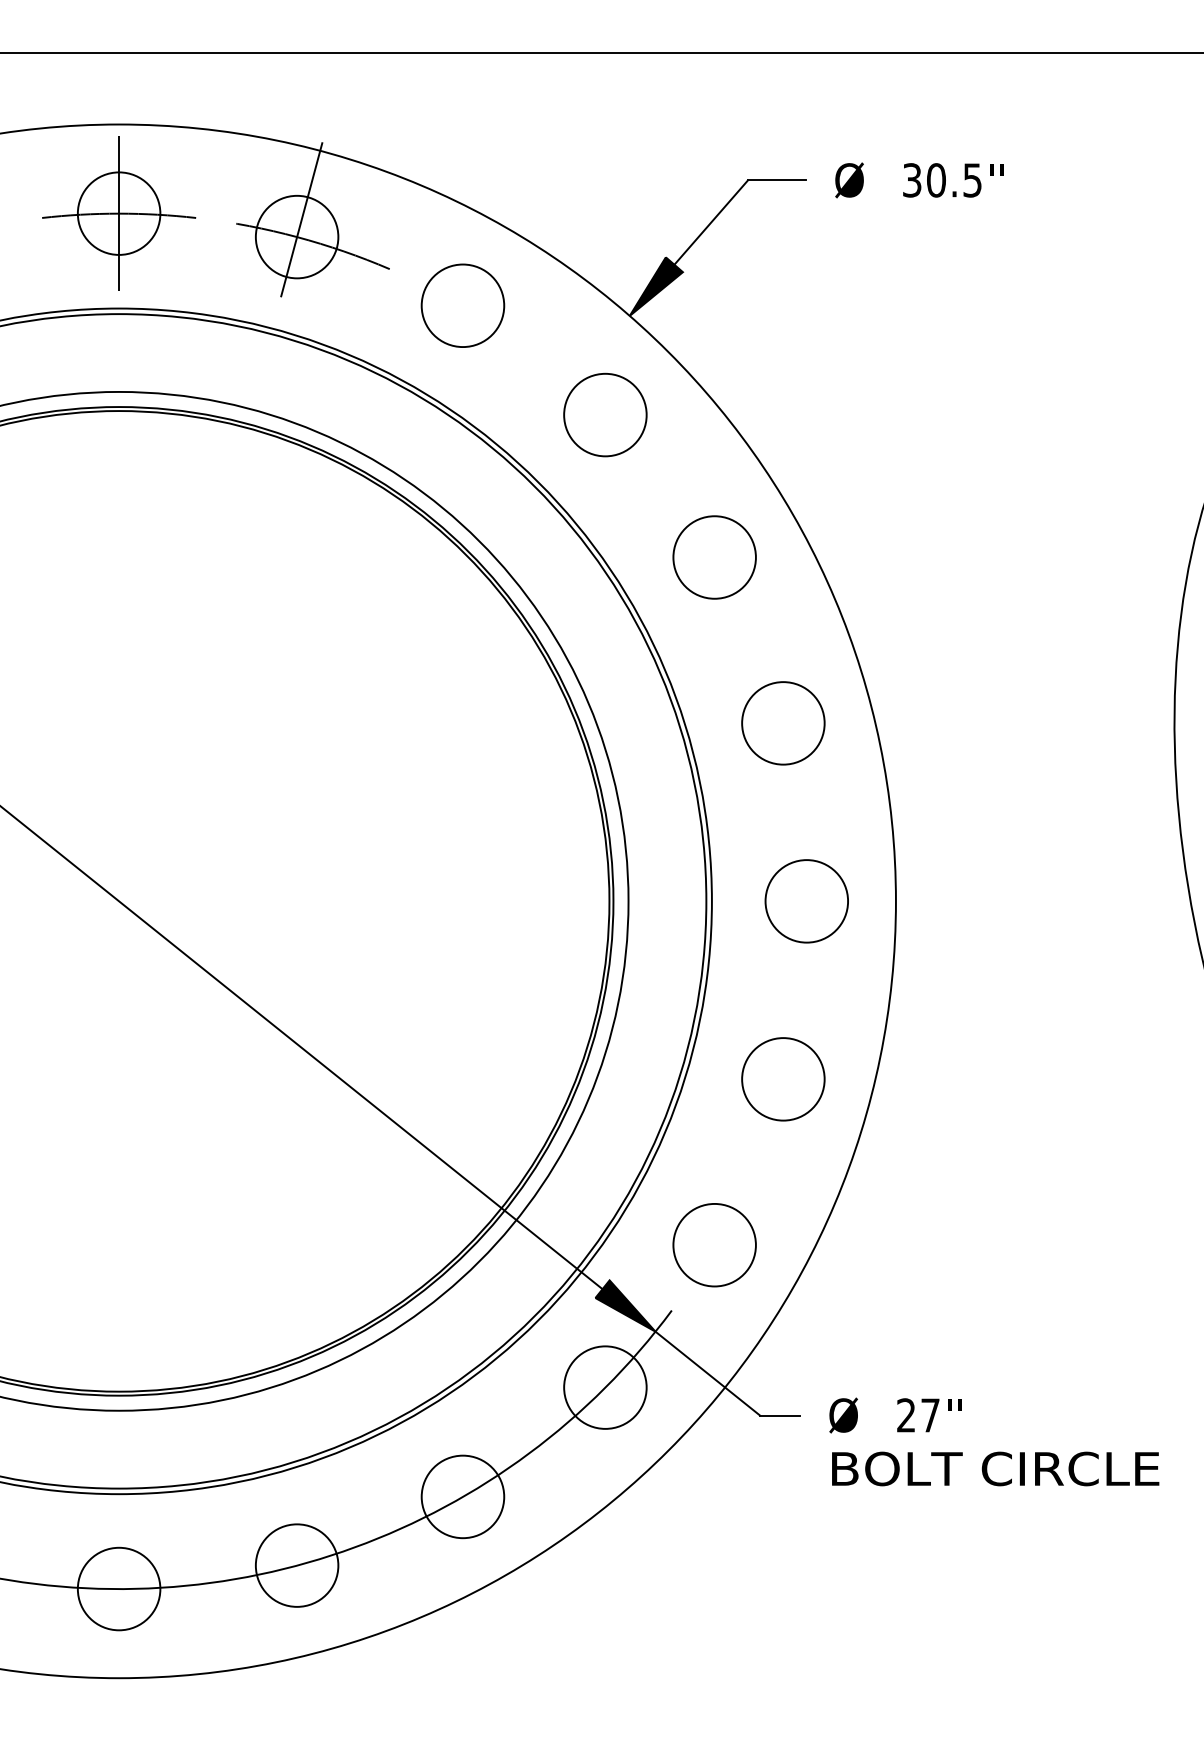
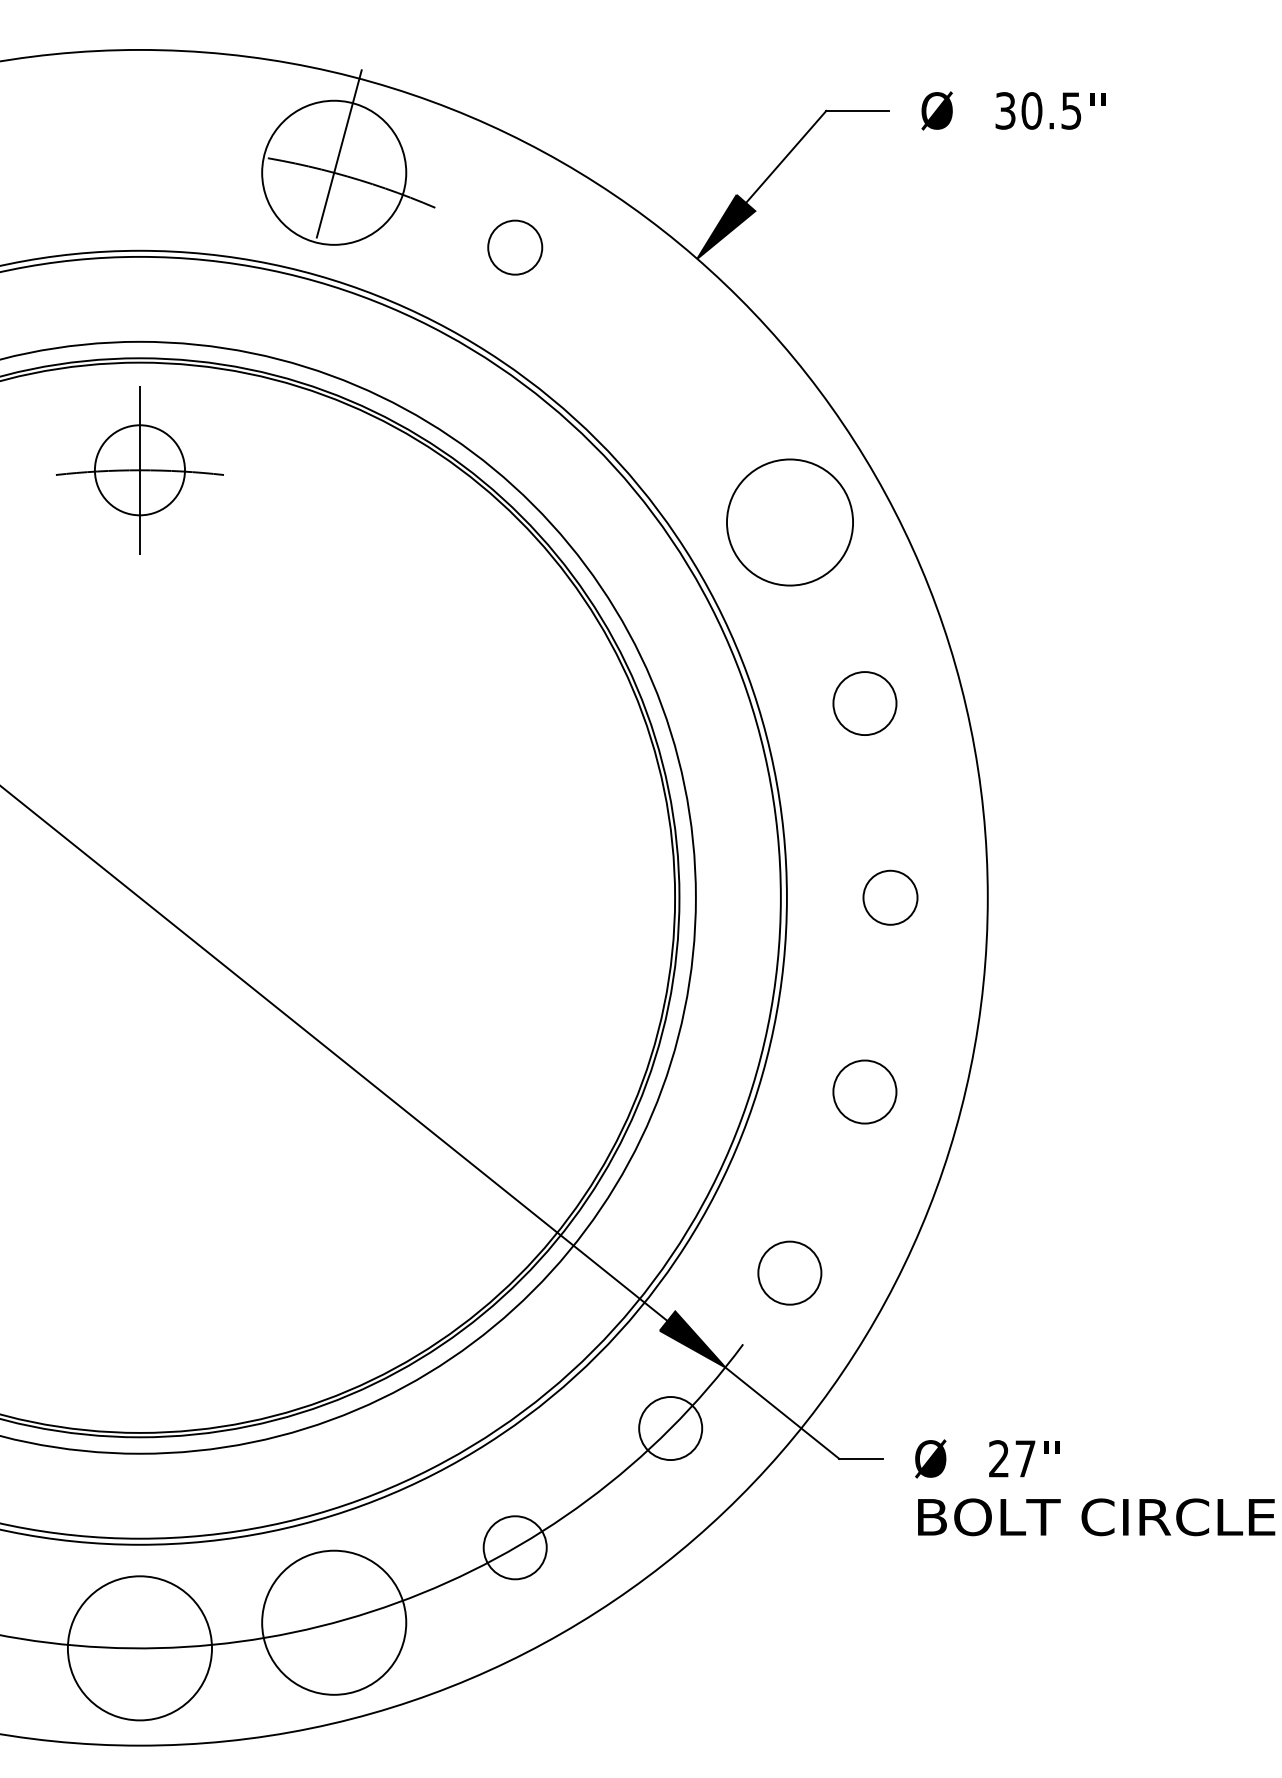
part: (119, 213) -> (140, 470), moved
circle: (296, 236) -> (333, 172), size x1.6
circle: (462, 305) -> (514, 247), size x0.6
circle: (605, 414) -> (670, 366), removed
circle: (714, 557) -> (789, 522), size x1.4
circle: (783, 723) -> (865, 703), size x0.7
circle: (806, 901) -> (890, 897), size x0.6
circle: (783, 1079) -> (865, 1092), size x0.7
circle: (714, 1245) -> (789, 1273), size x0.7
circle: (605, 1387) -> (670, 1428), size x0.7
circle: (462, 1496) -> (514, 1547), size x0.7
circle: (296, 1565) -> (333, 1622), size x1.6
circle: (118, 1588) -> (139, 1647), size x1.6

